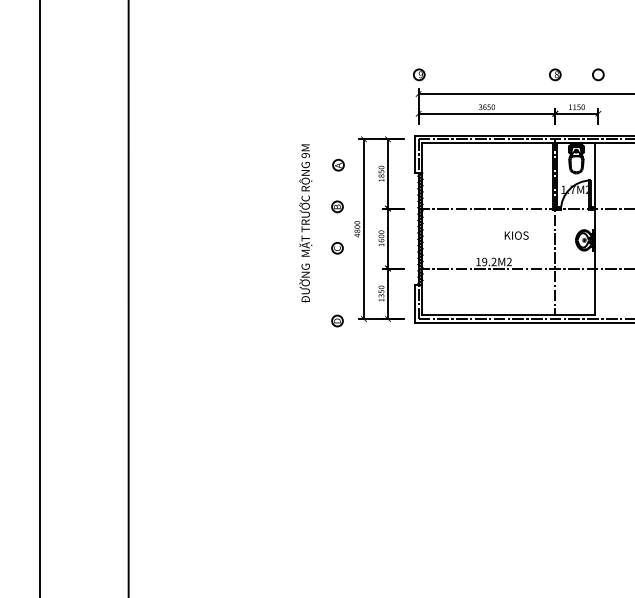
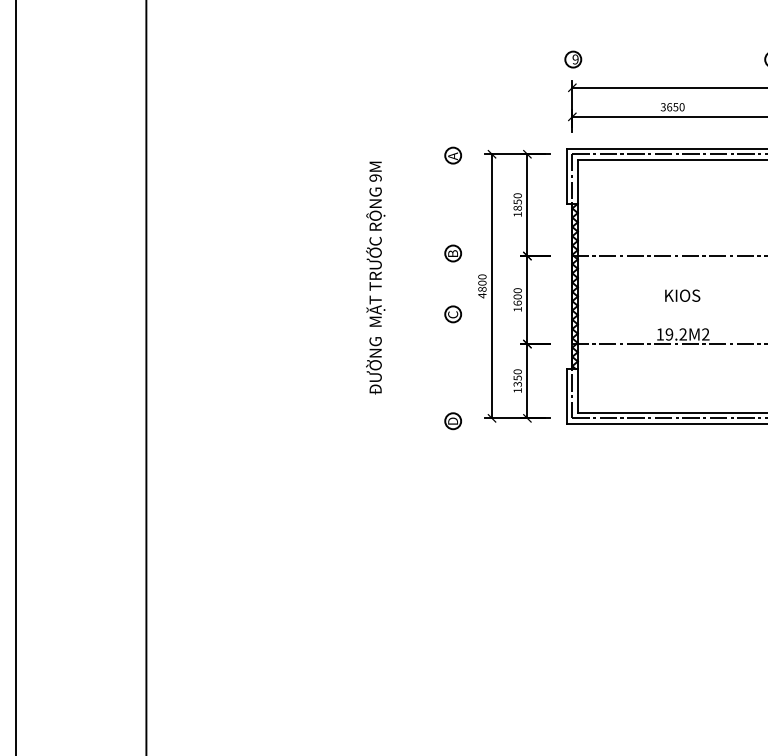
part: (338, 164) -> (453, 154), moved
text: (305, 223) -> (375, 277), moved
text: (516, 235) -> (682, 295), moved

